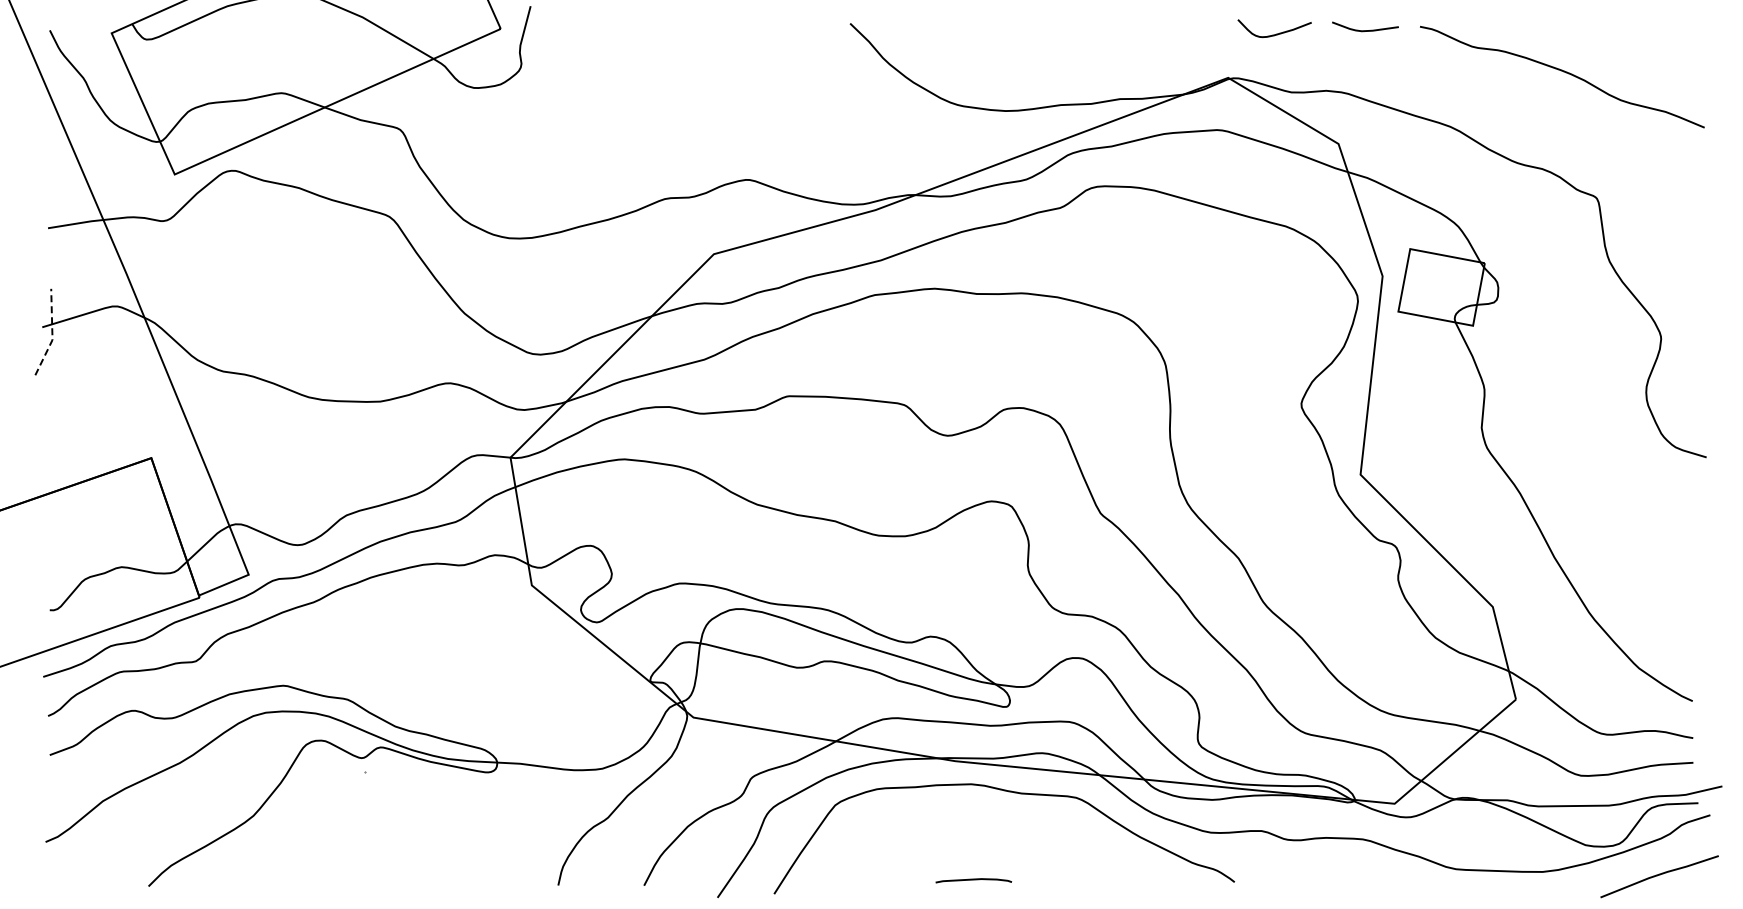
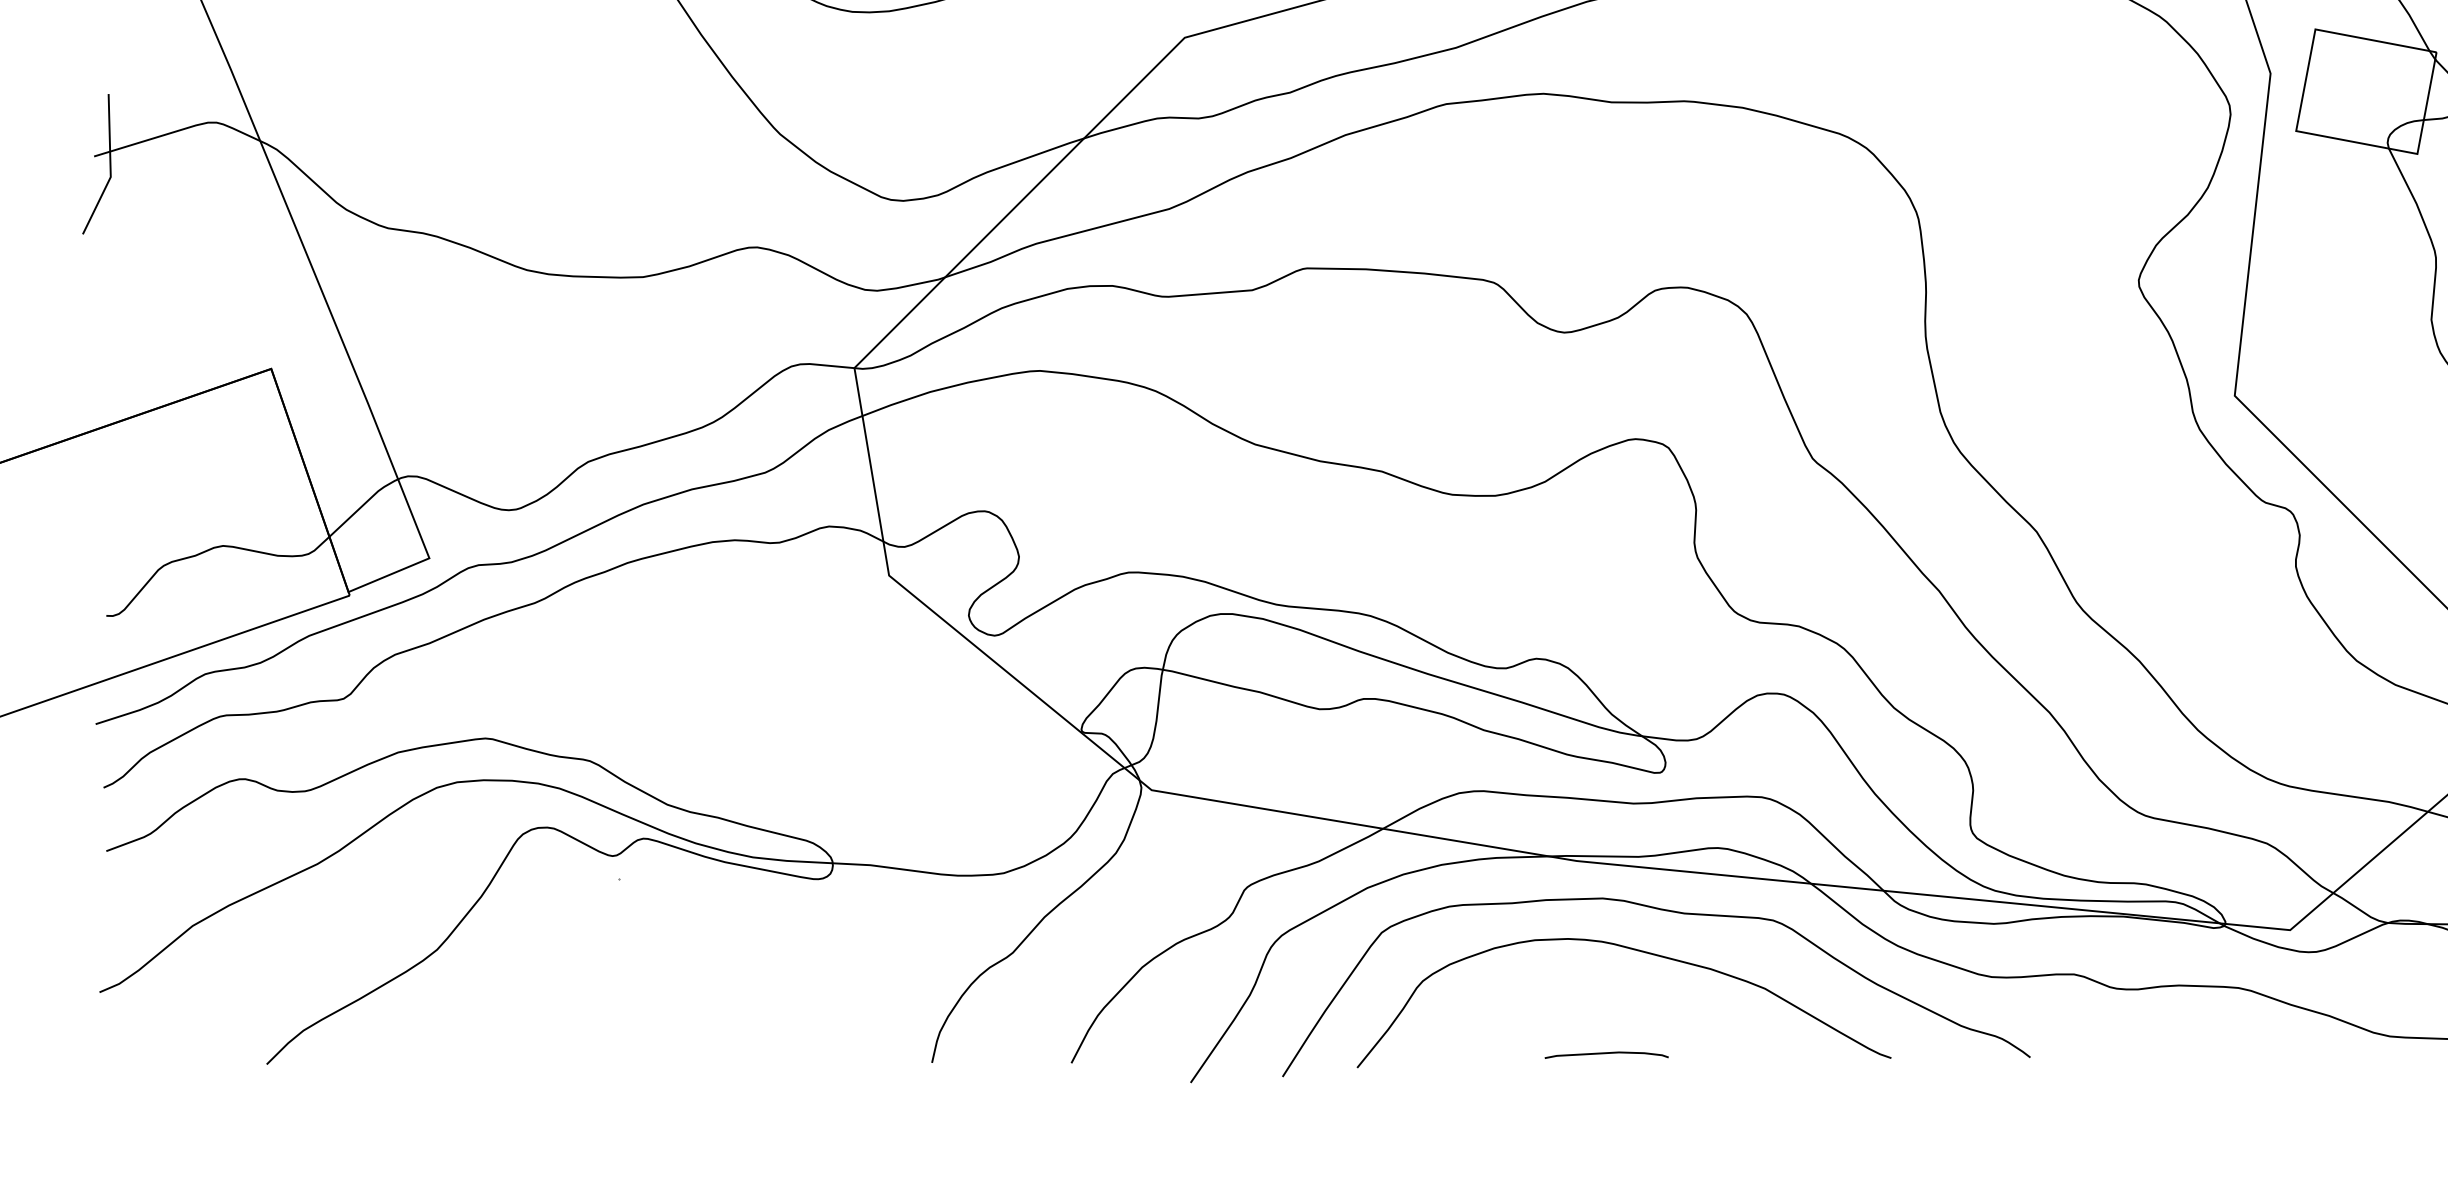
line: (52, 334) -> (110, 168), dashed -> solid
curve: (993, 817) -> (1638, 952), added

